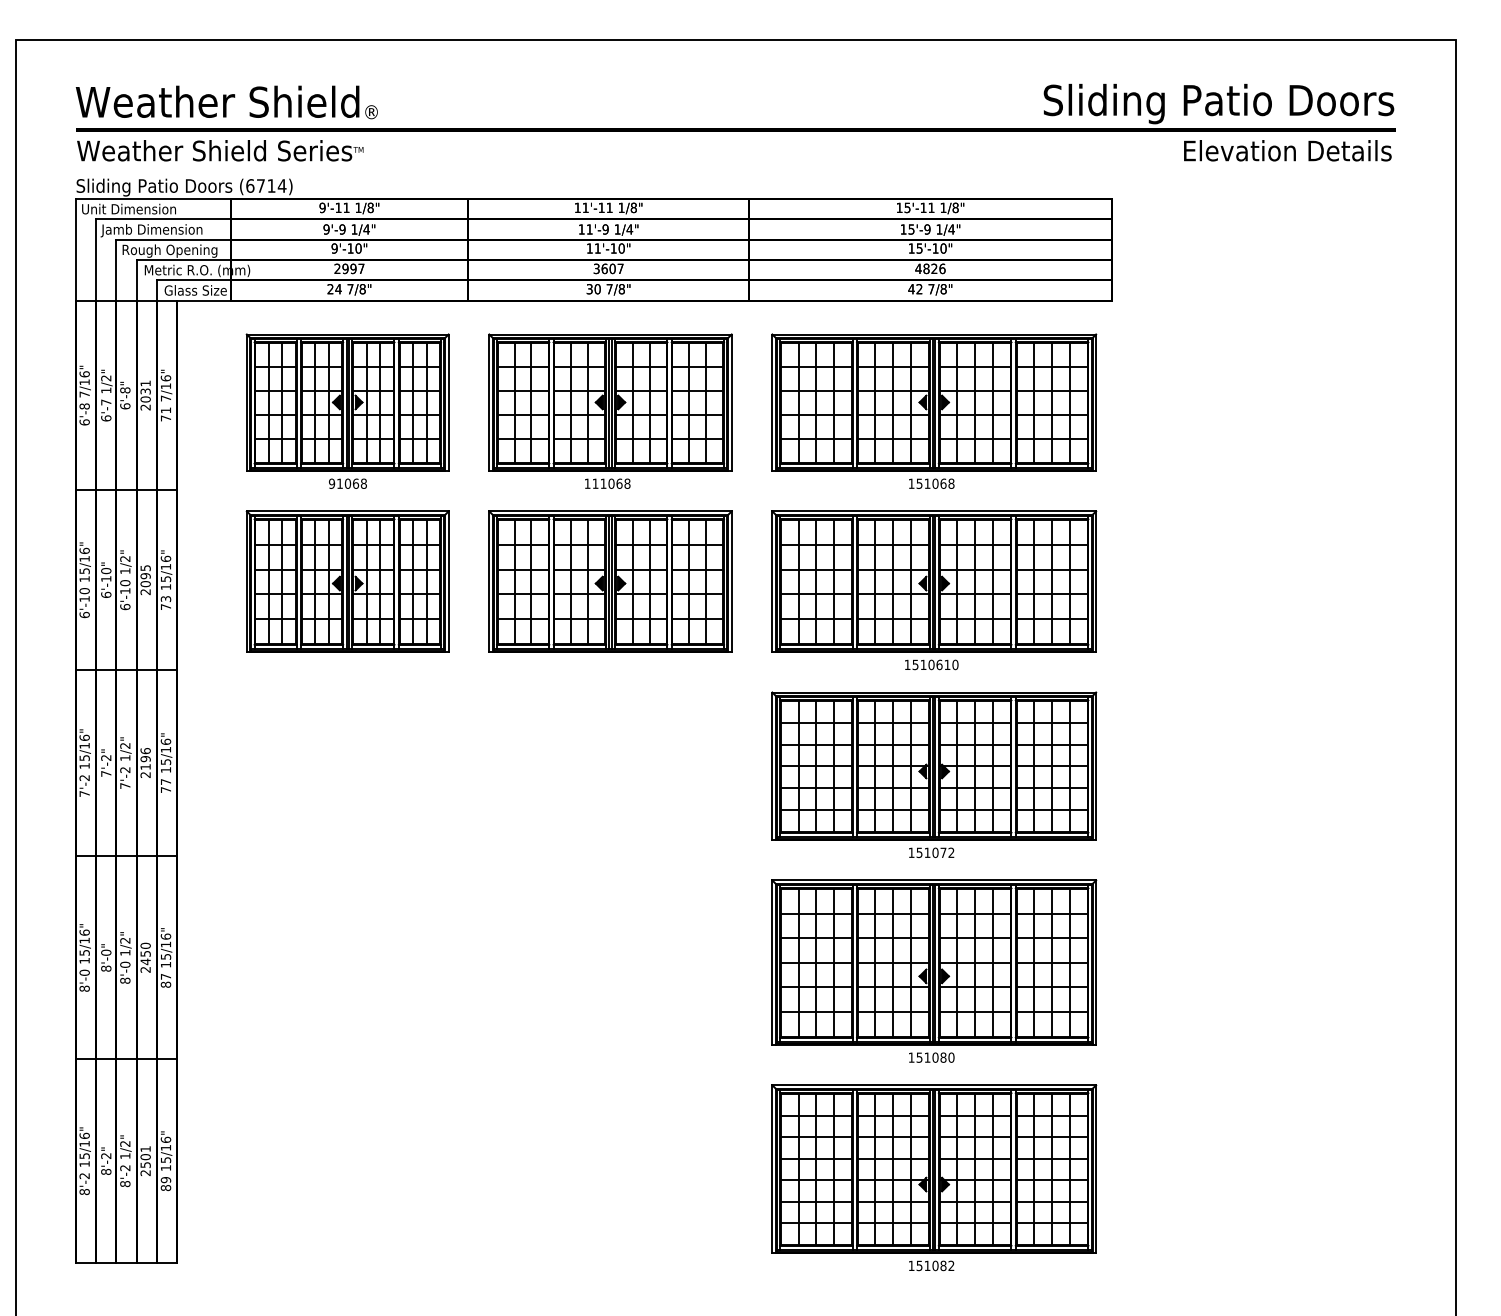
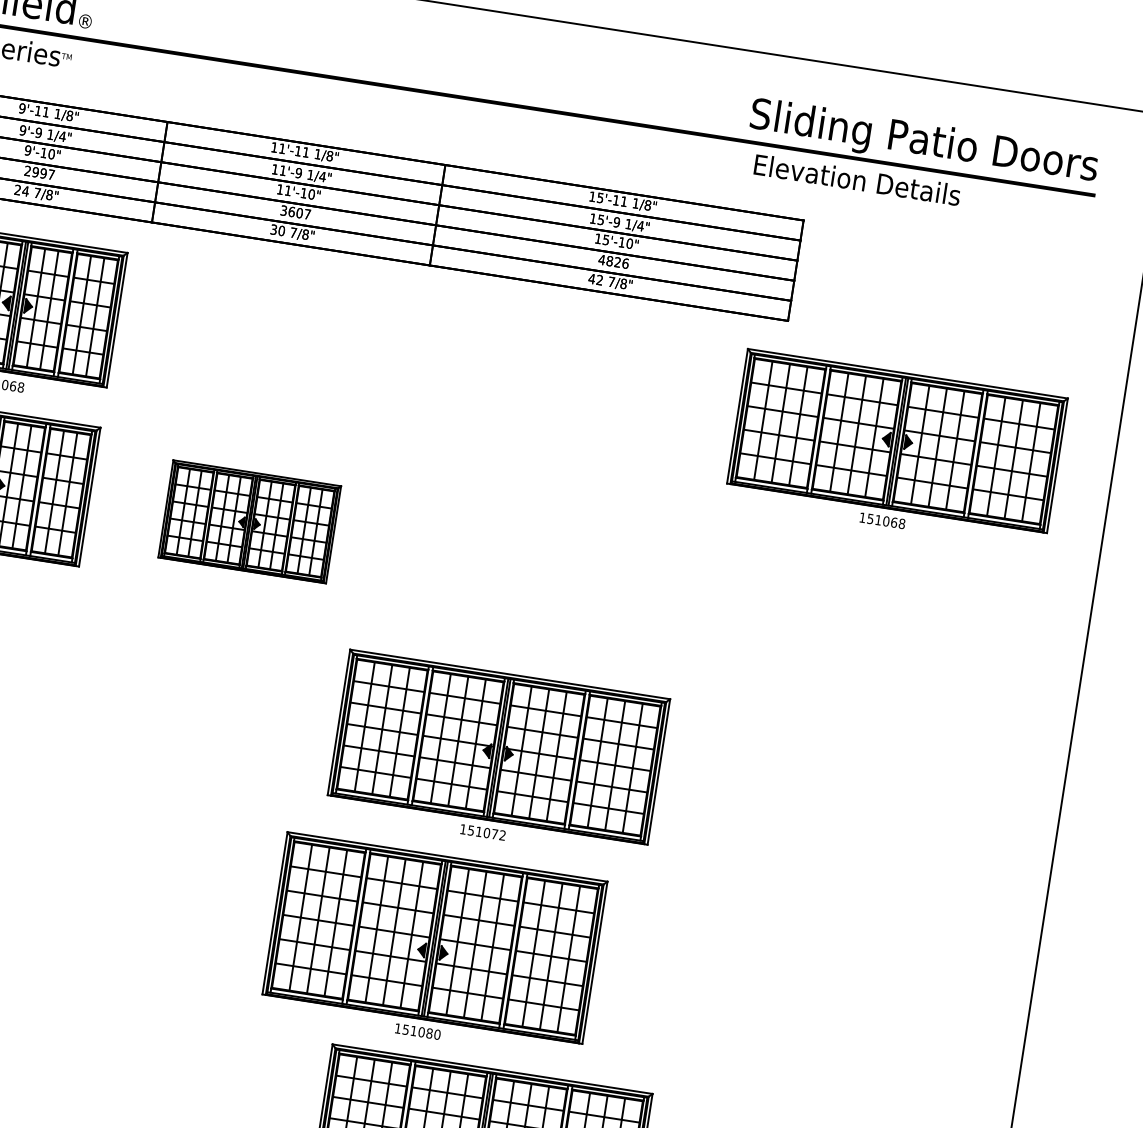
text: (1287, 150) -> (857, 179), moved
part: (610, 410) -> (275, 352), removed
part: (934, 410) -> (896, 448), moved
part: (610, 581) -> (249, 521), size x0.7
part: (934, 590) -> (568, 580), removed
part: (934, 774) -> (497, 755), moved
part: (934, 970) -> (434, 945), moved

